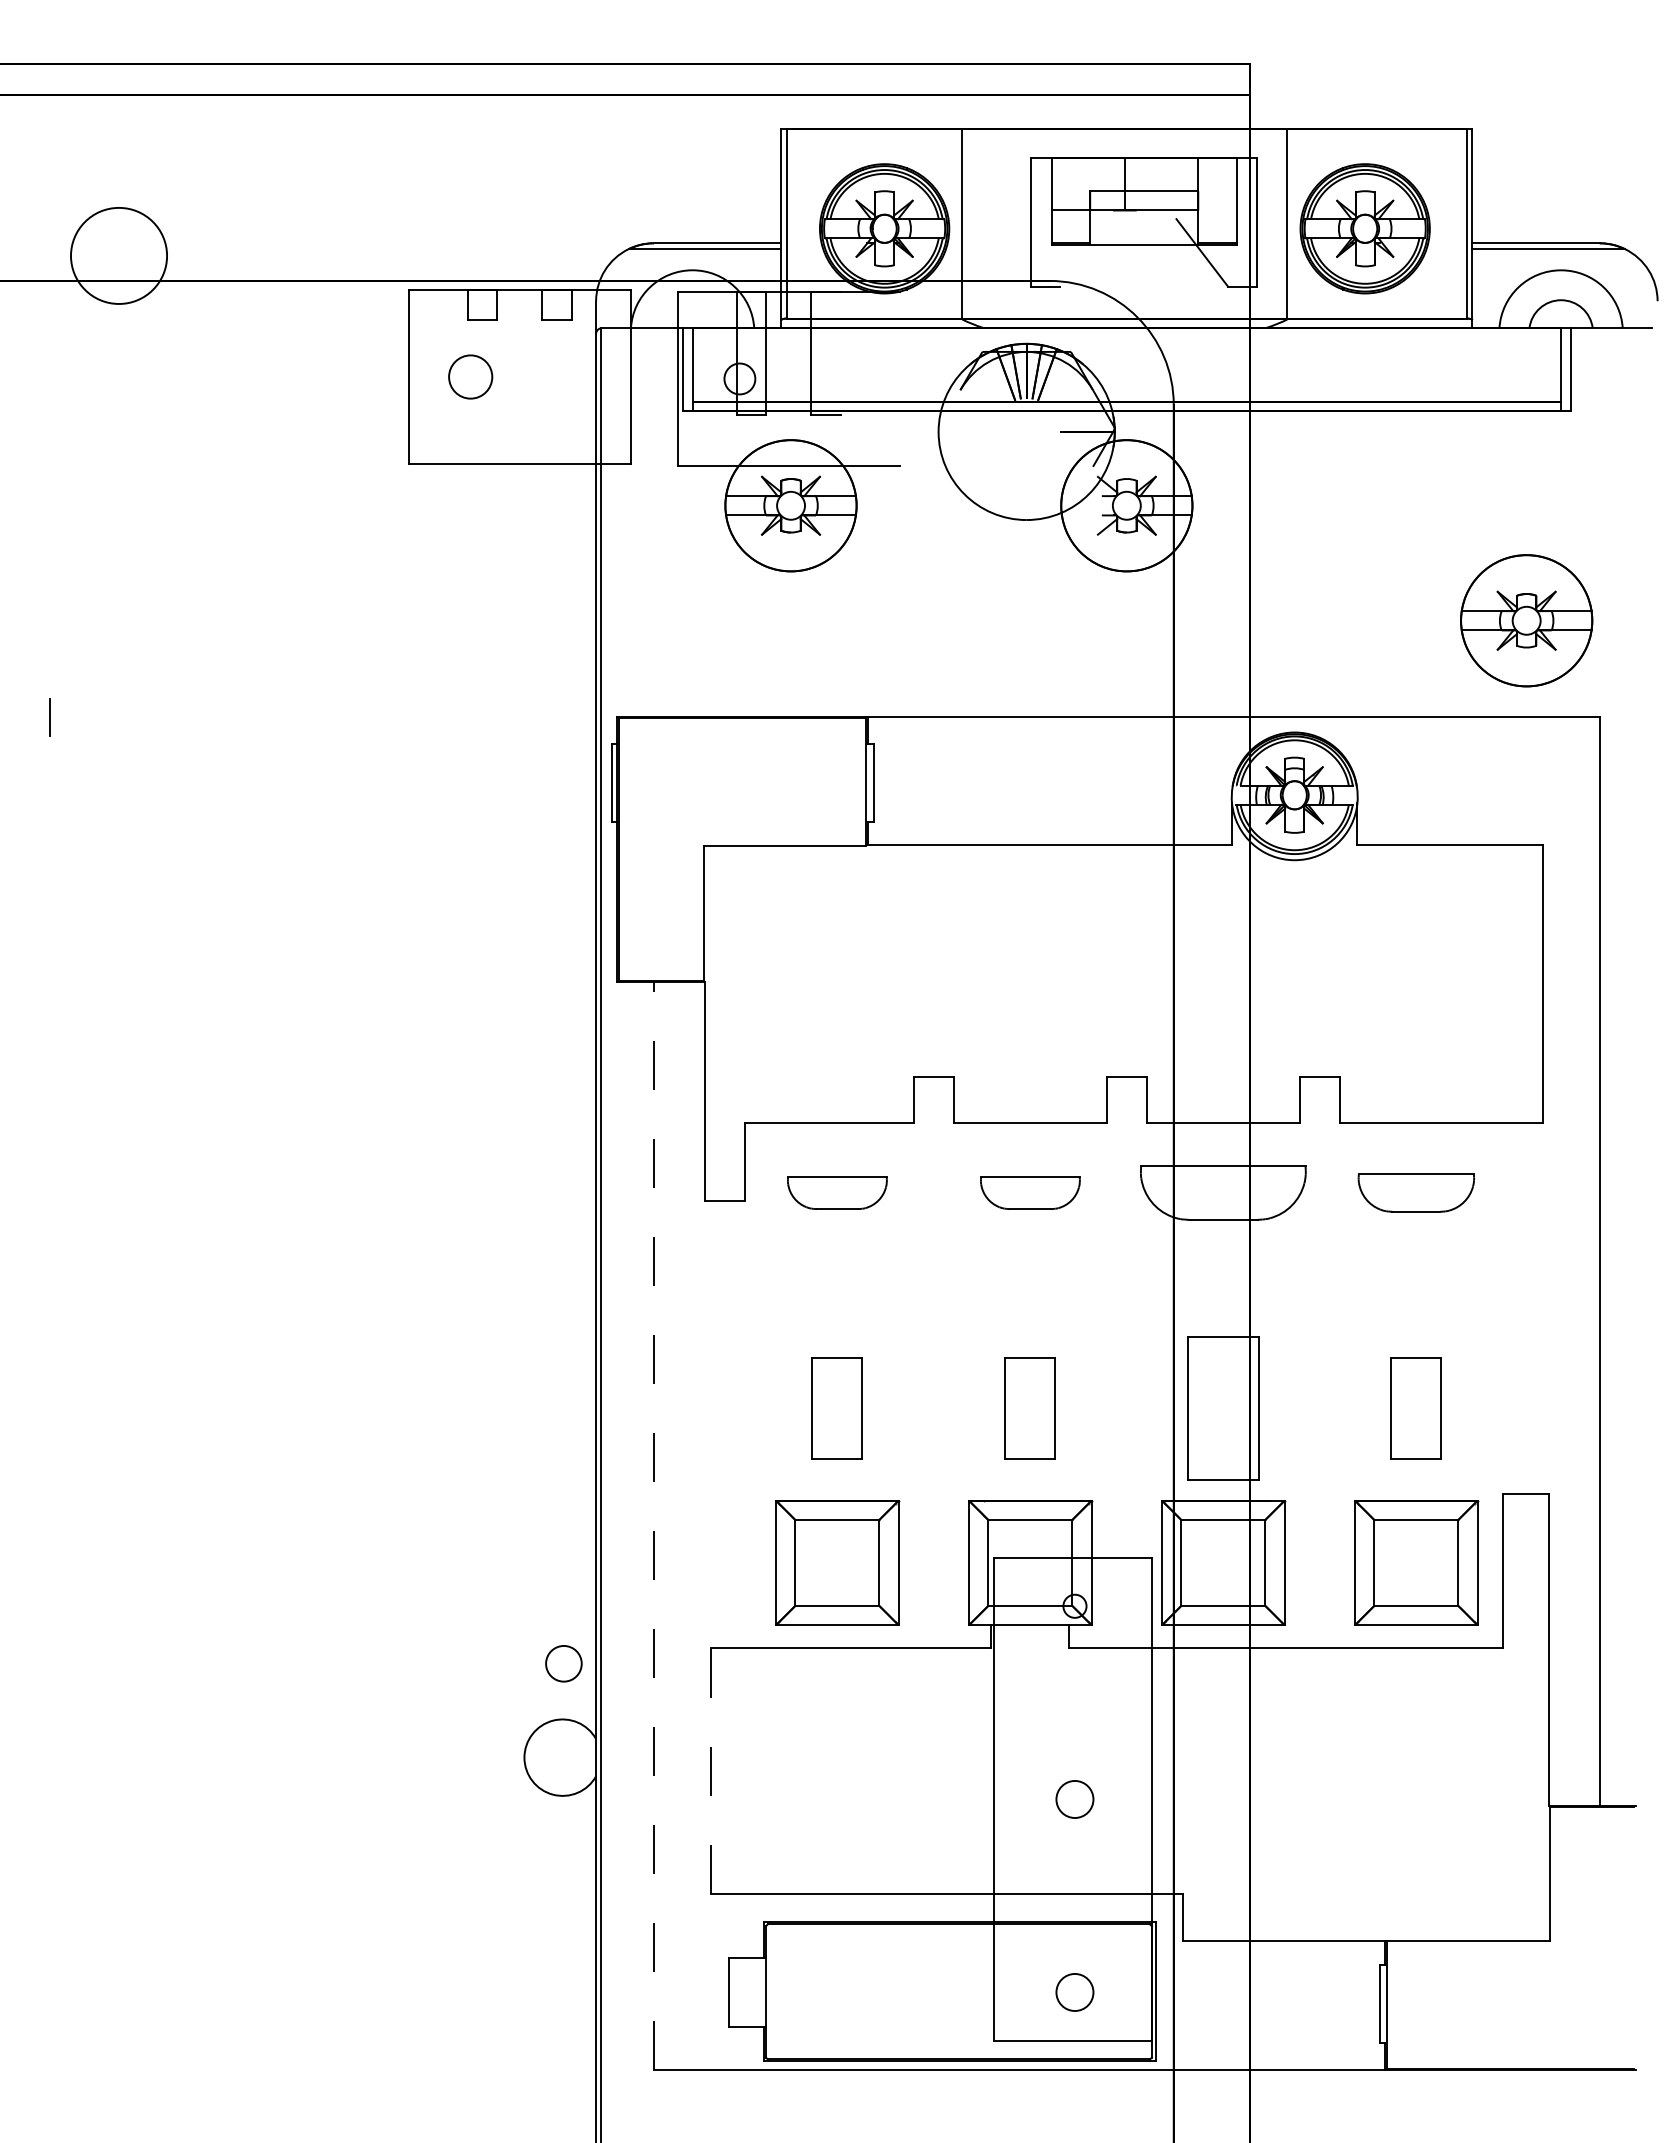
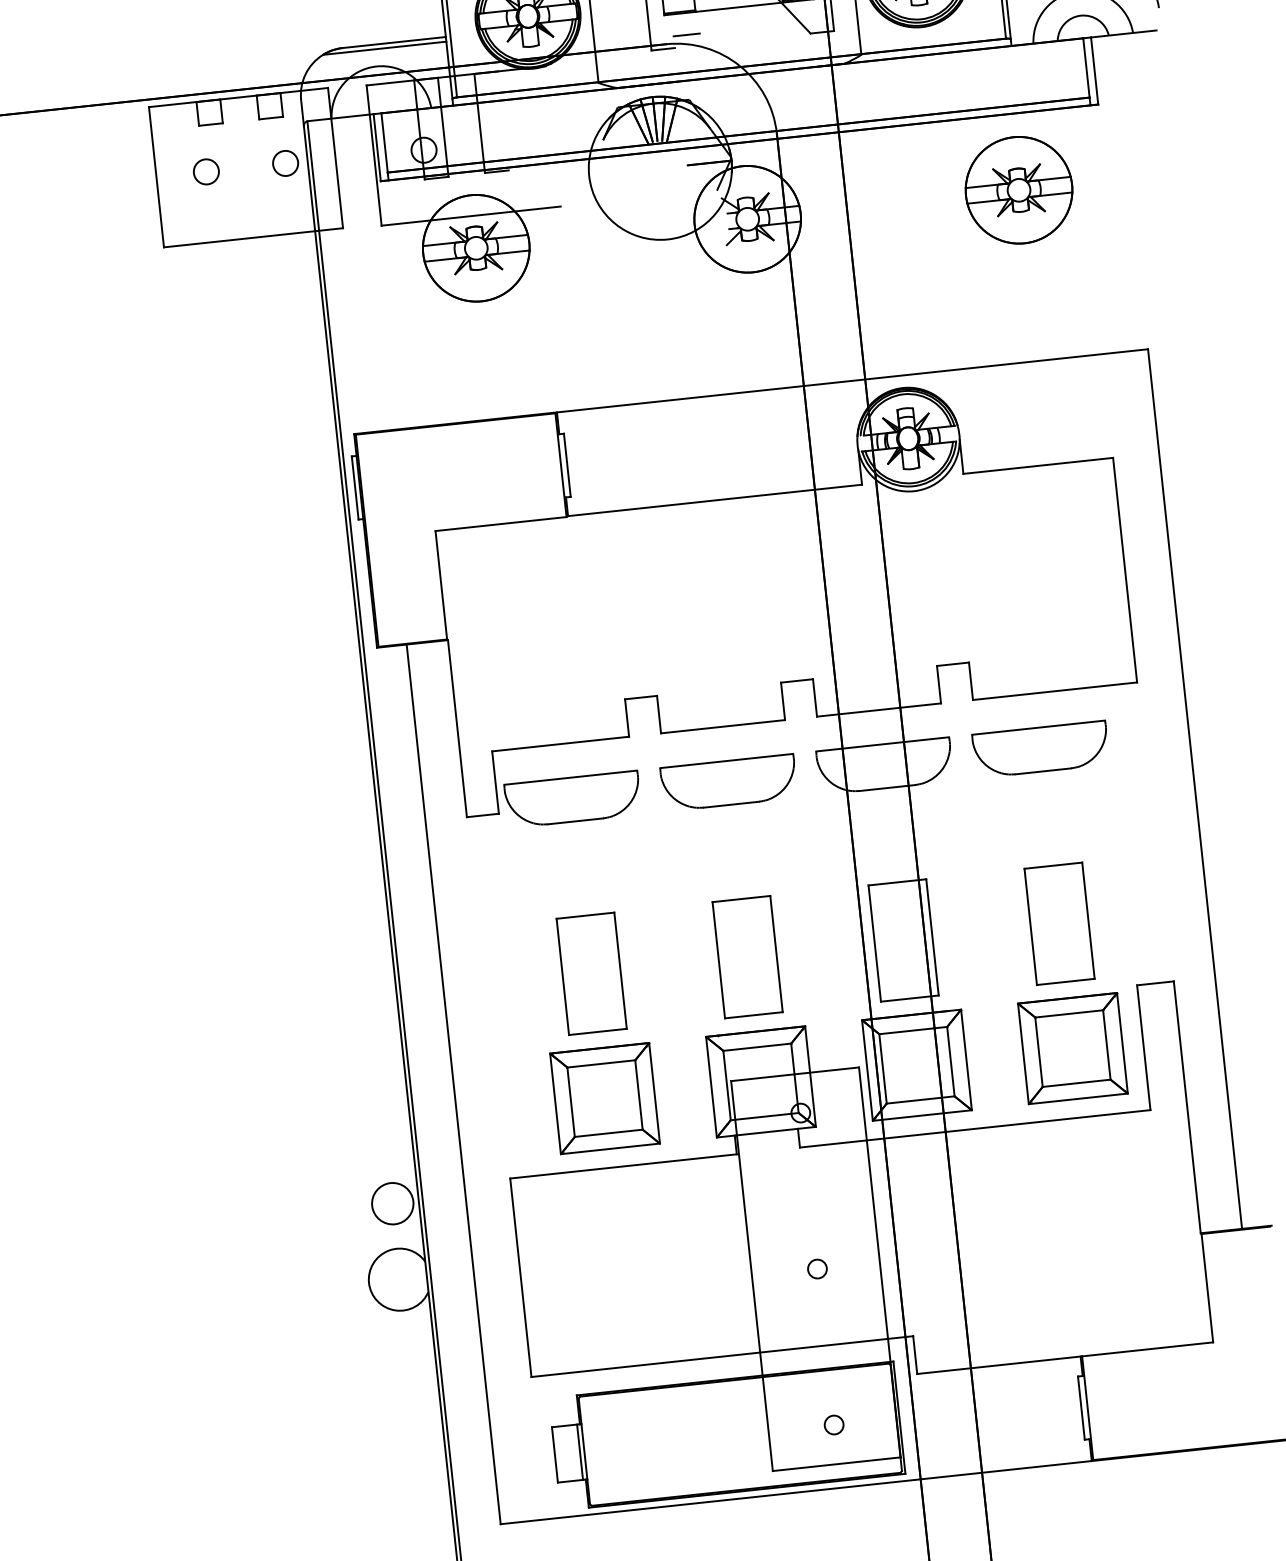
line: (1076, 271) -> (686, 34), added
circle: (470, 376) -> (206, 171), size x0.71
circle: (568, 376) -> (285, 163), added
part: (1526, 620) -> (1018, 190), moved
part: (837, 1192) -> (573, 799), size x1.67
part: (1030, 1192) -> (729, 782), size x1.67
part: (1416, 1192) -> (1041, 749), size x1.43
part: (837, 1408) -> (591, 973), size x1.43
part: (1030, 1408) -> (747, 957), size x1.43
part: (1416, 1408) -> (1059, 923), size x1.43
line: (654, 1525) -> (454, 1084), dashed -> solid
circle: (563, 1663) -> (392, 1203), size x1.43
line: (710, 1771) -> (520, 1278), dashed -> solid
circle: (1074, 1798) -> (817, 1268), size x0.62
circle: (1074, 1991) -> (833, 1424), size x0.62
line: (760, 1992) -> (580, 1452), added

